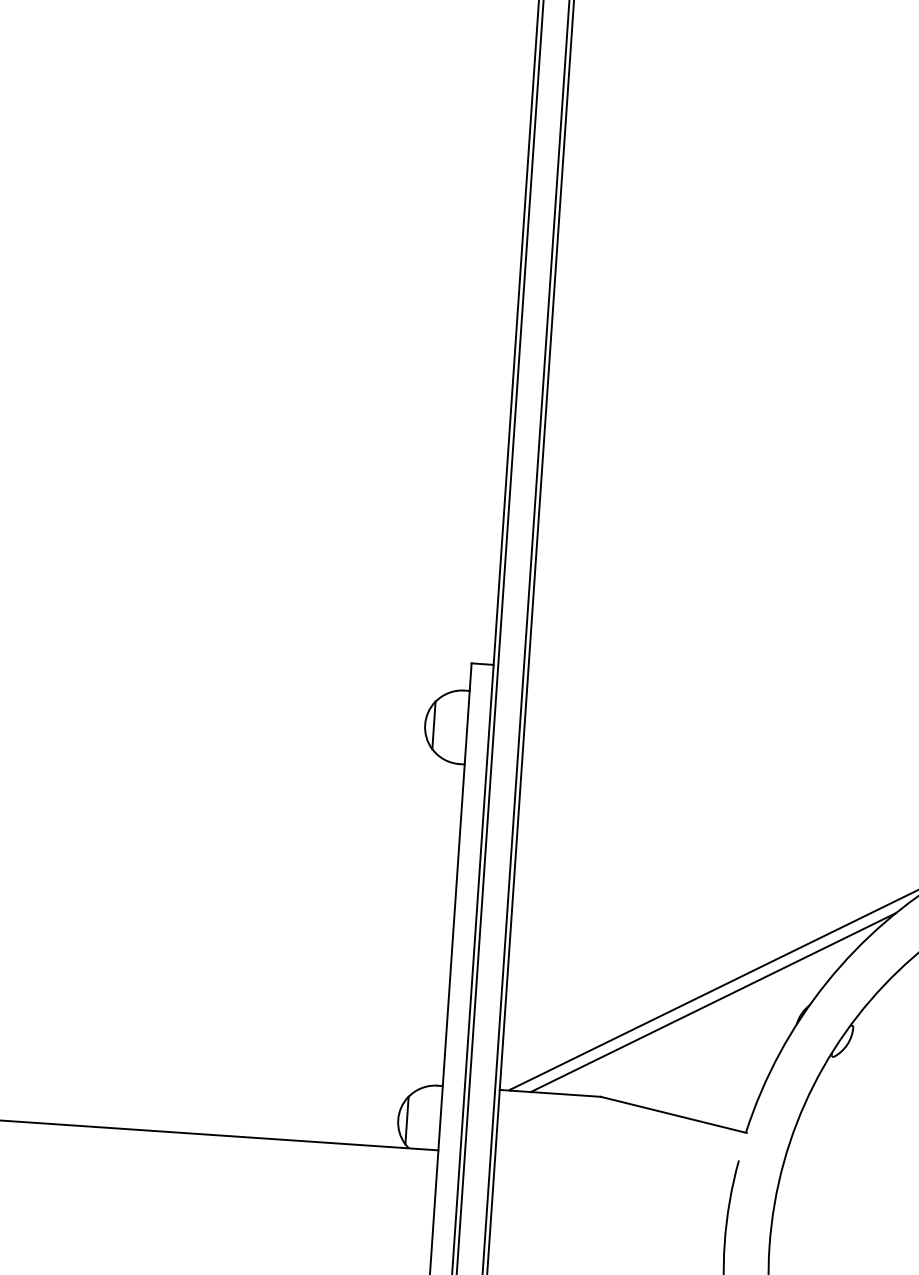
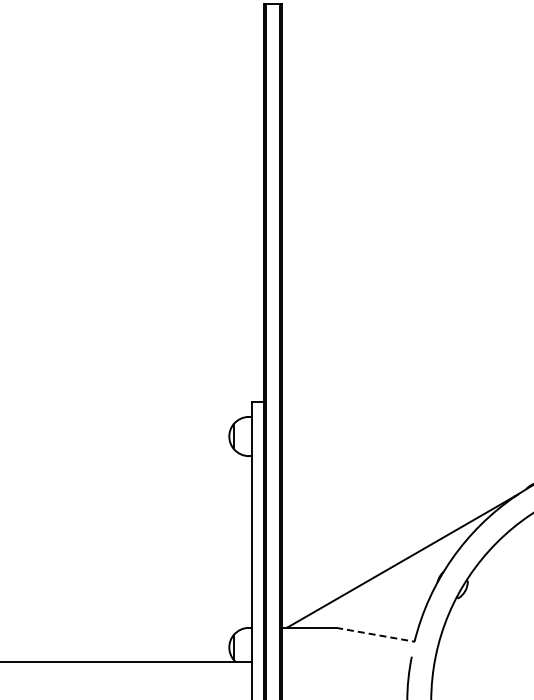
line: (713, 1002) -> (392, 573), removed
line: (675, 1114) -> (376, 634), solid -> dashed

